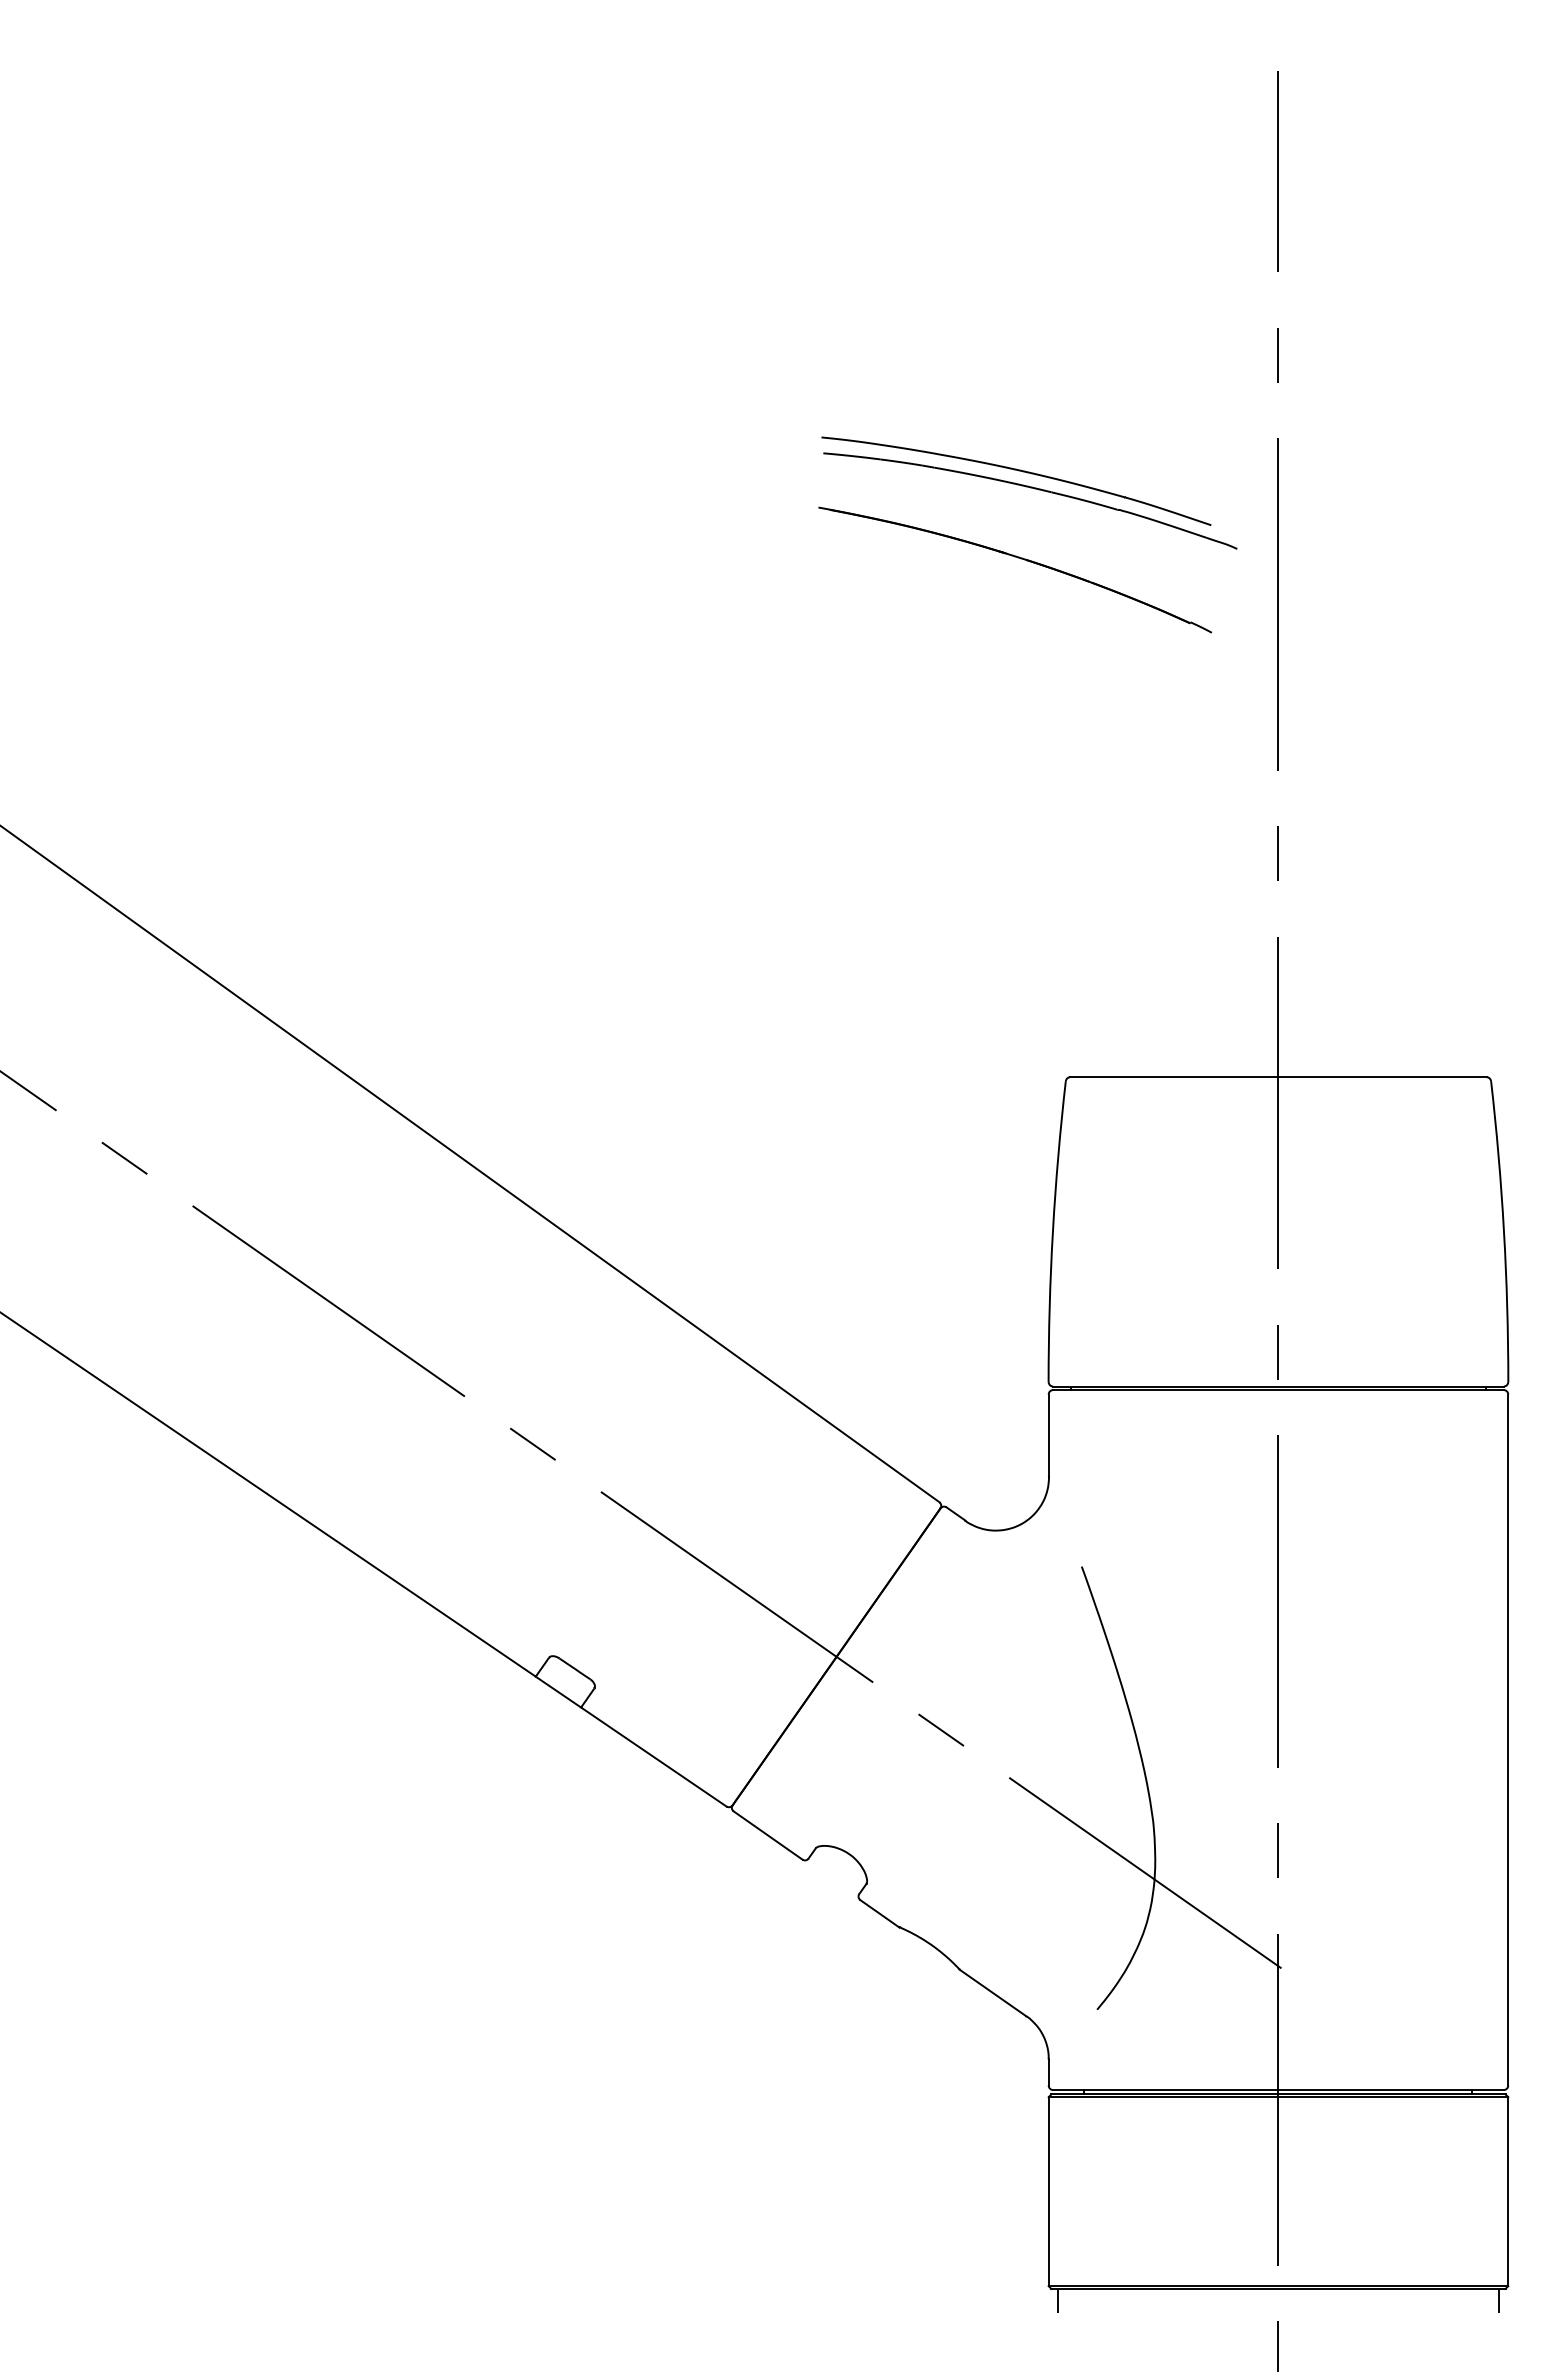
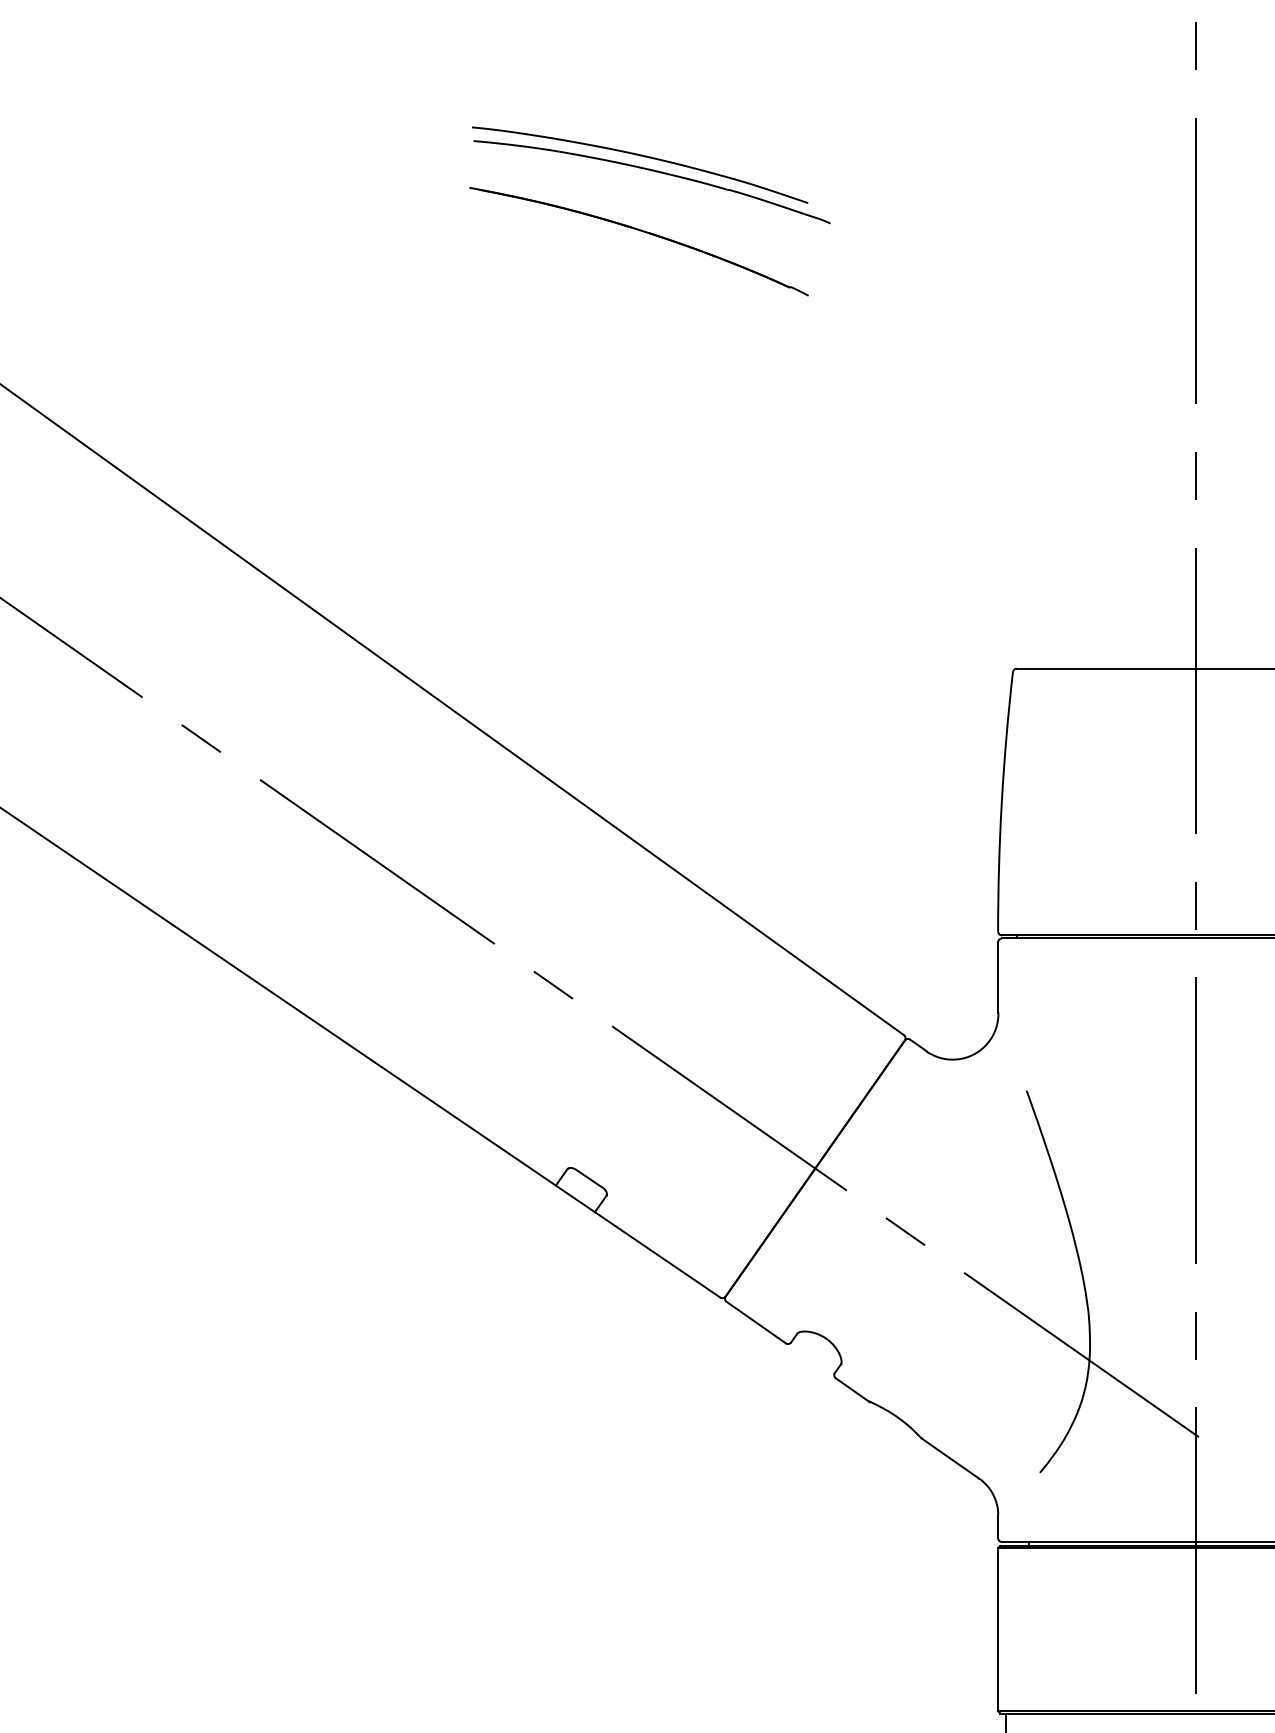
part: (1019, 556) -> (642, 230), moved

